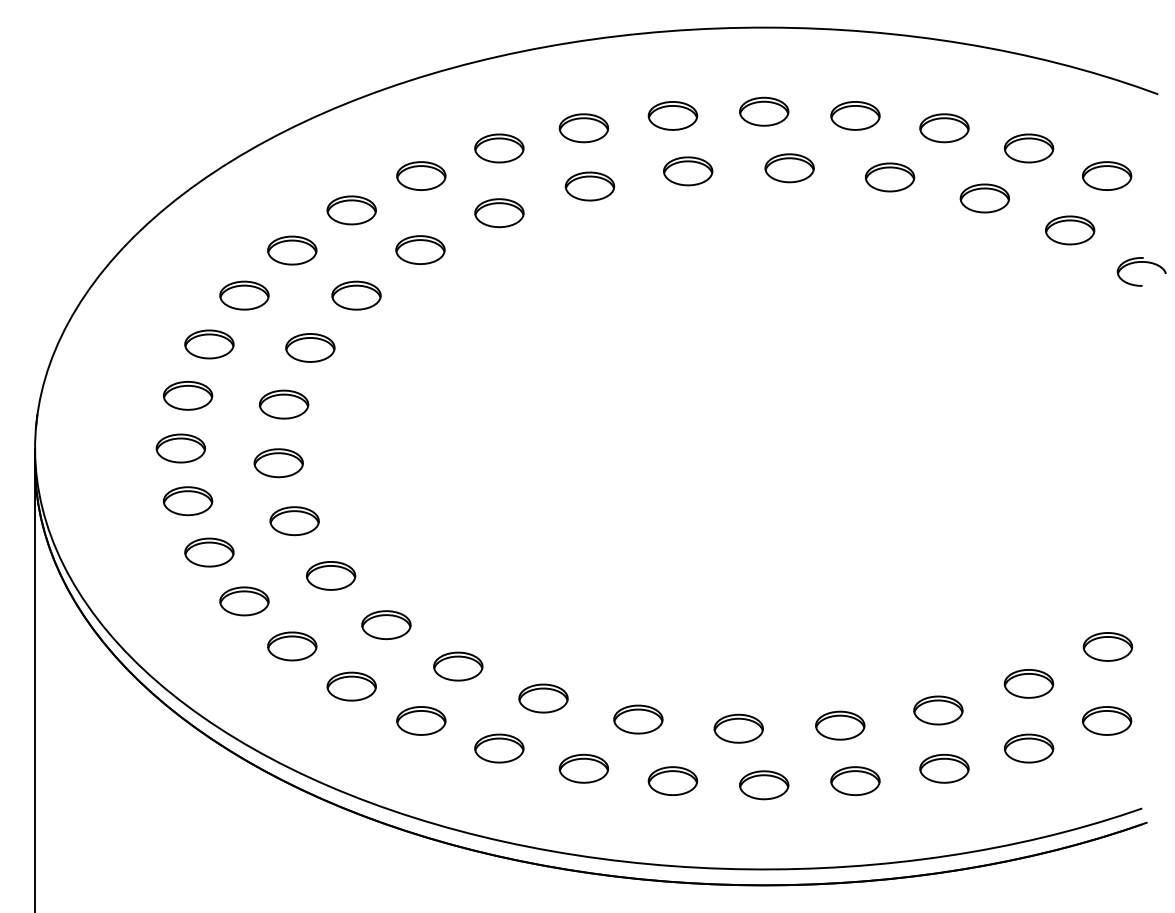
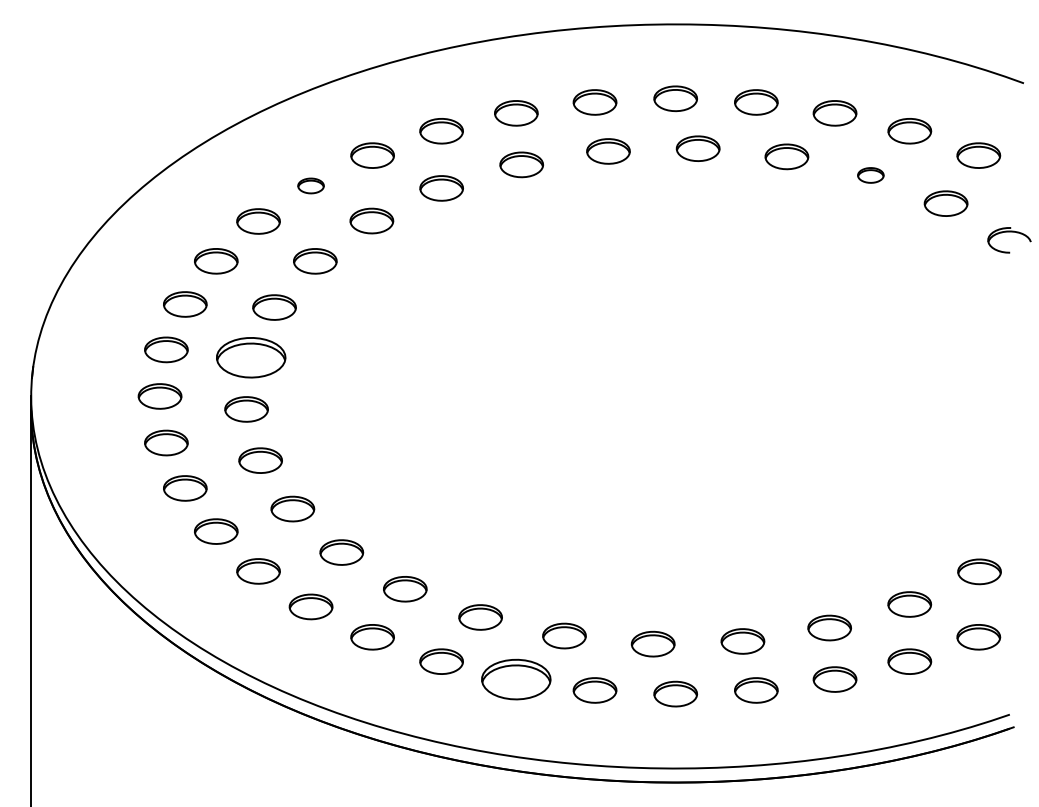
part: (984, 198) -> (870, 175), size x0.6
part: (351, 209) -> (310, 185), size x0.6
part: (284, 404) -> (251, 357), size x1.6
part: (584, 768) -> (516, 679), size x1.6

